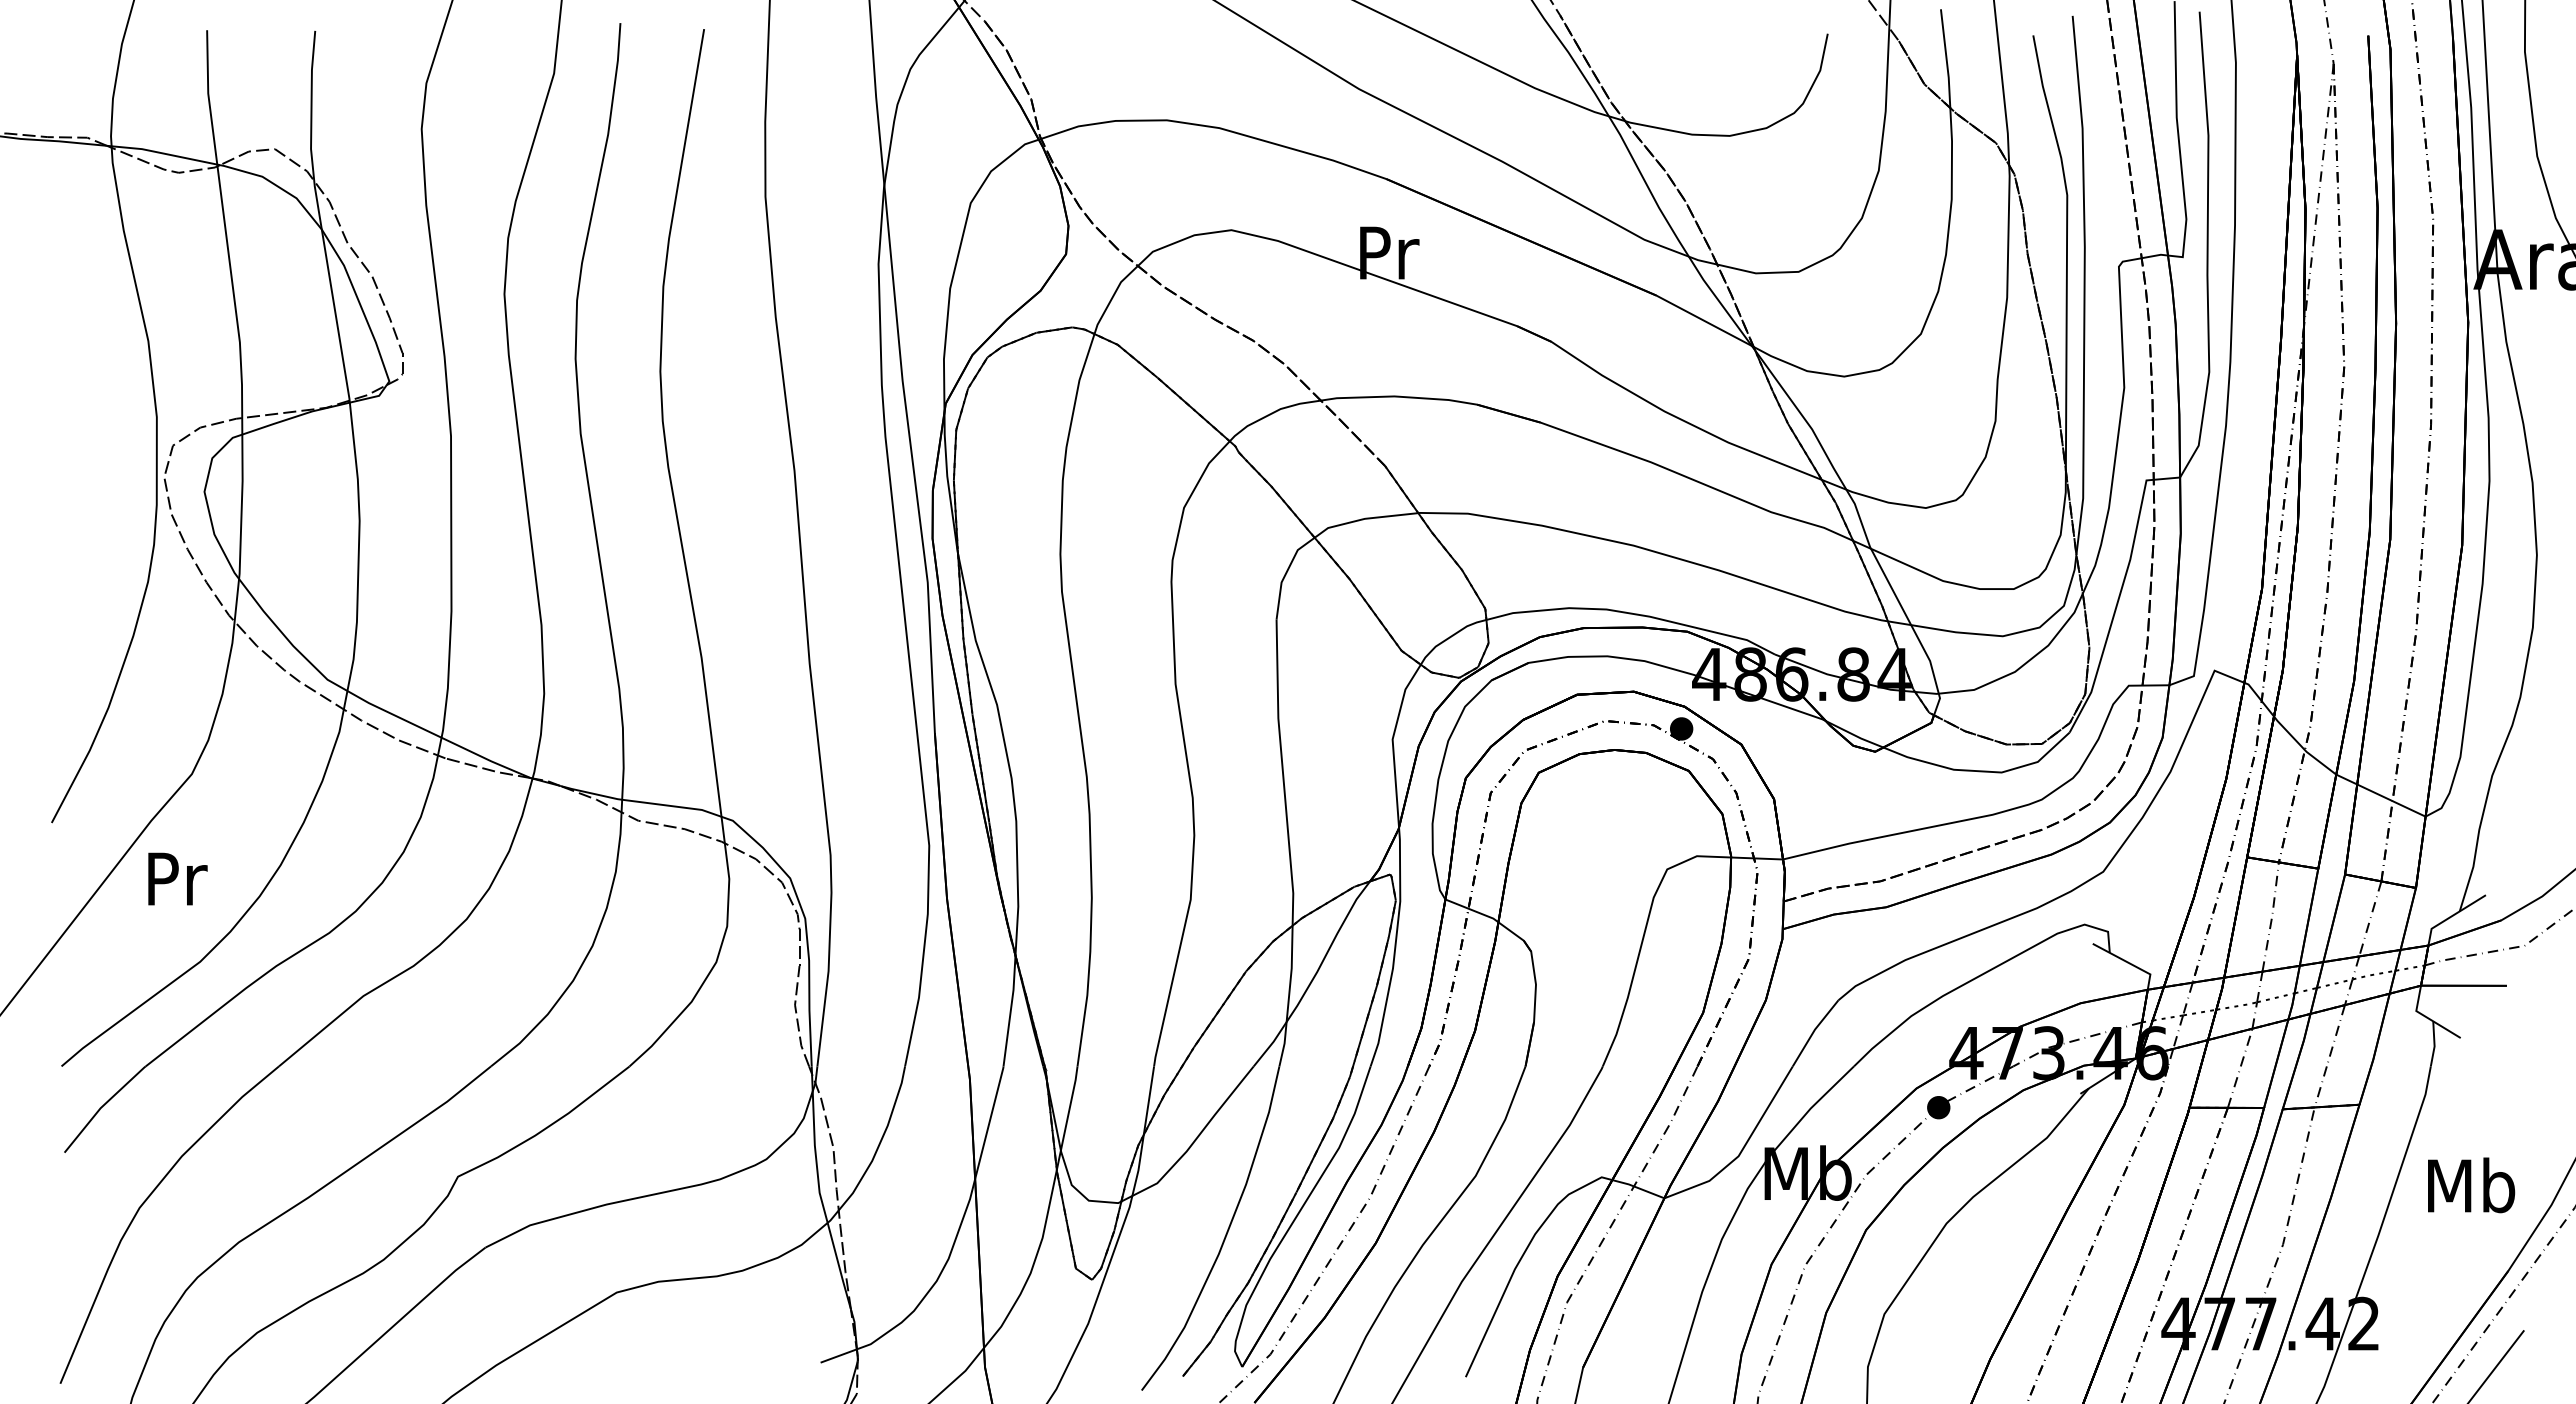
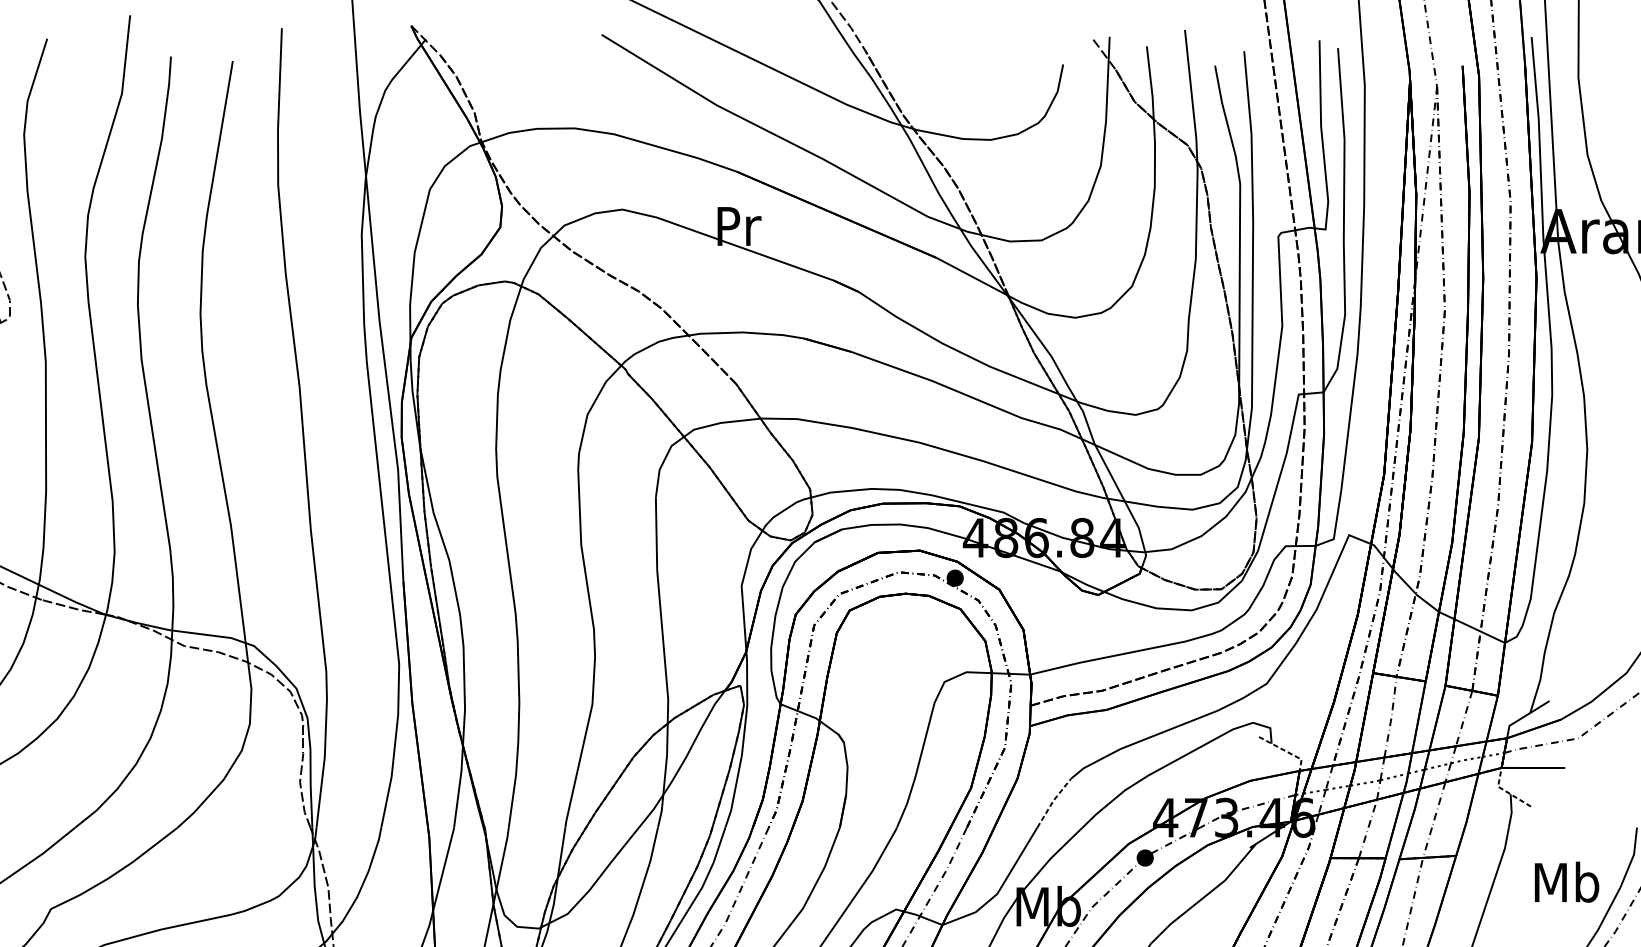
line: (2129, 963) -> (1286, 751), solid -> dashed
line: (2426, 1017) -> (1505, 791), solid -> dashed
line: (1814, 1031) -> (1053, 801), solid -> dashed
text: (2471, 1185) -> (1567, 882), moved

